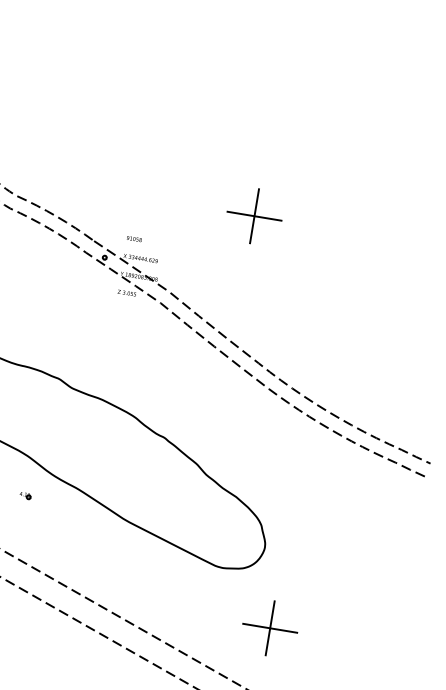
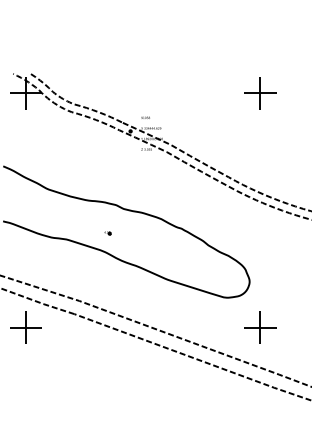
part: (254, 216) -> (260, 93), moved
part: (24, 496) -> (107, 233), moved

